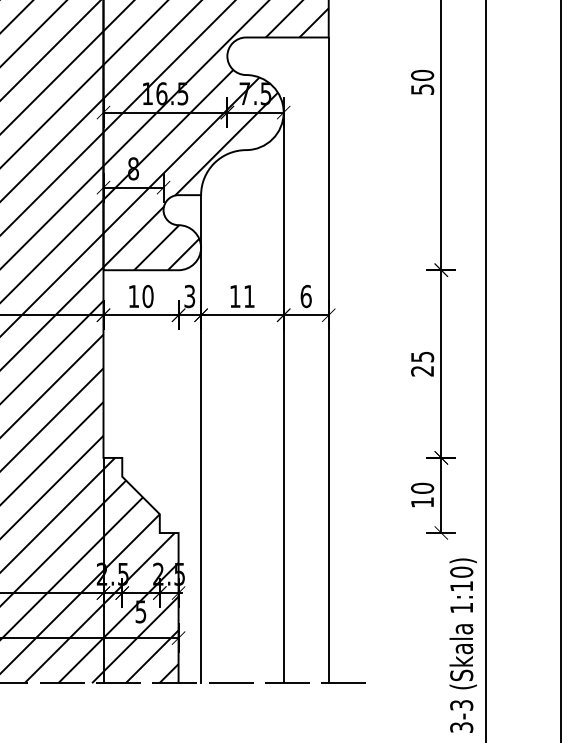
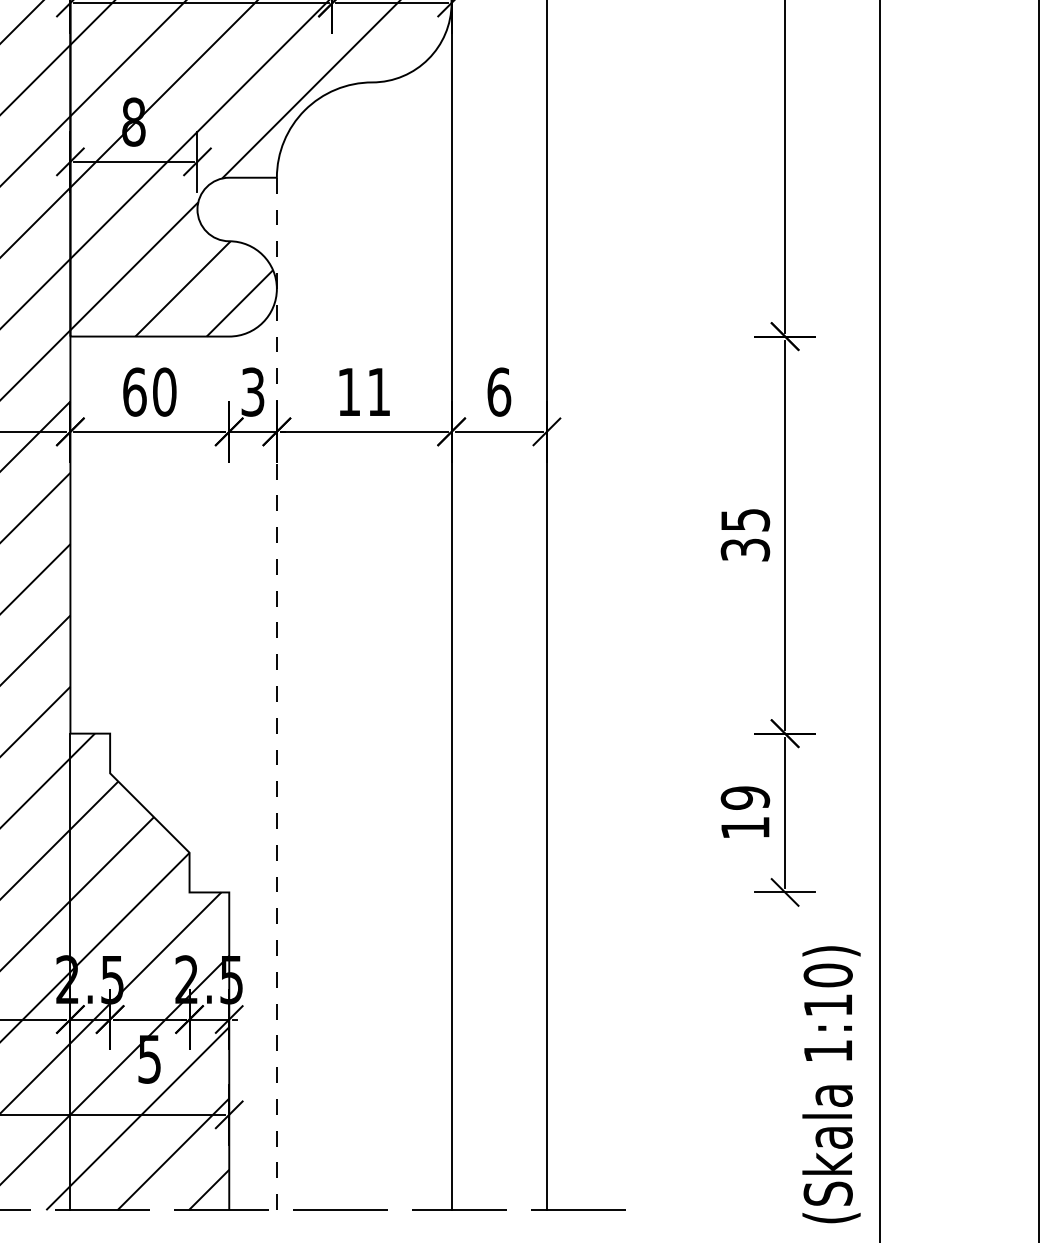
text: (133, 296) -> (133, 392), 10 -> 60
text: (422, 370) -> (745, 548), 25 -> 35
line: (201, 438) -> (277, 692), solid -> dashed
text: (422, 487) -> (745, 796), 10 -> 19

